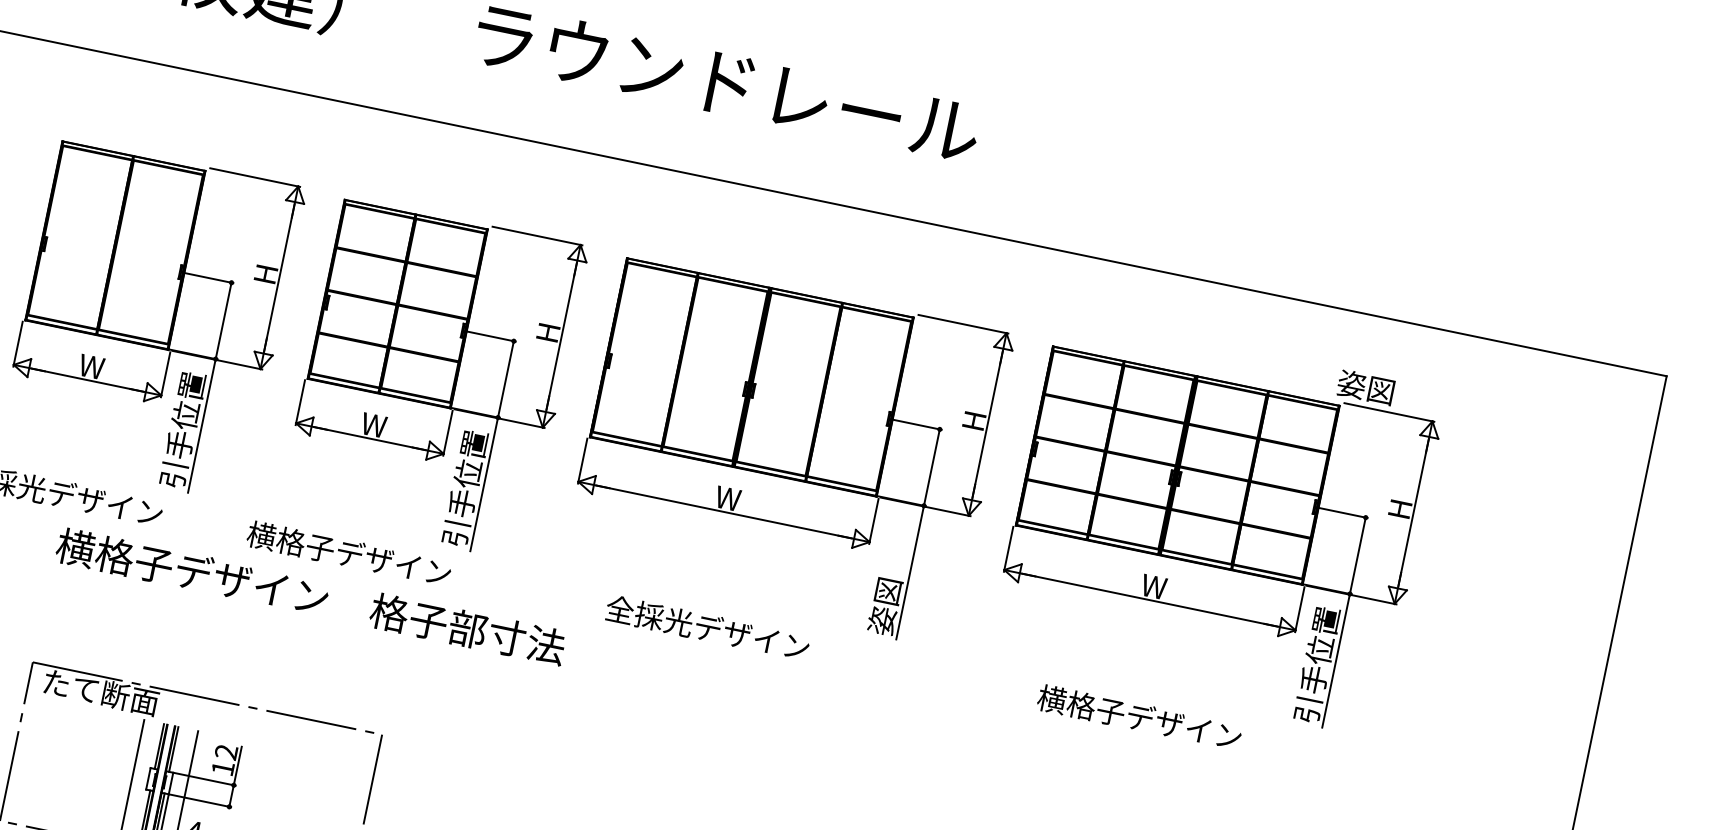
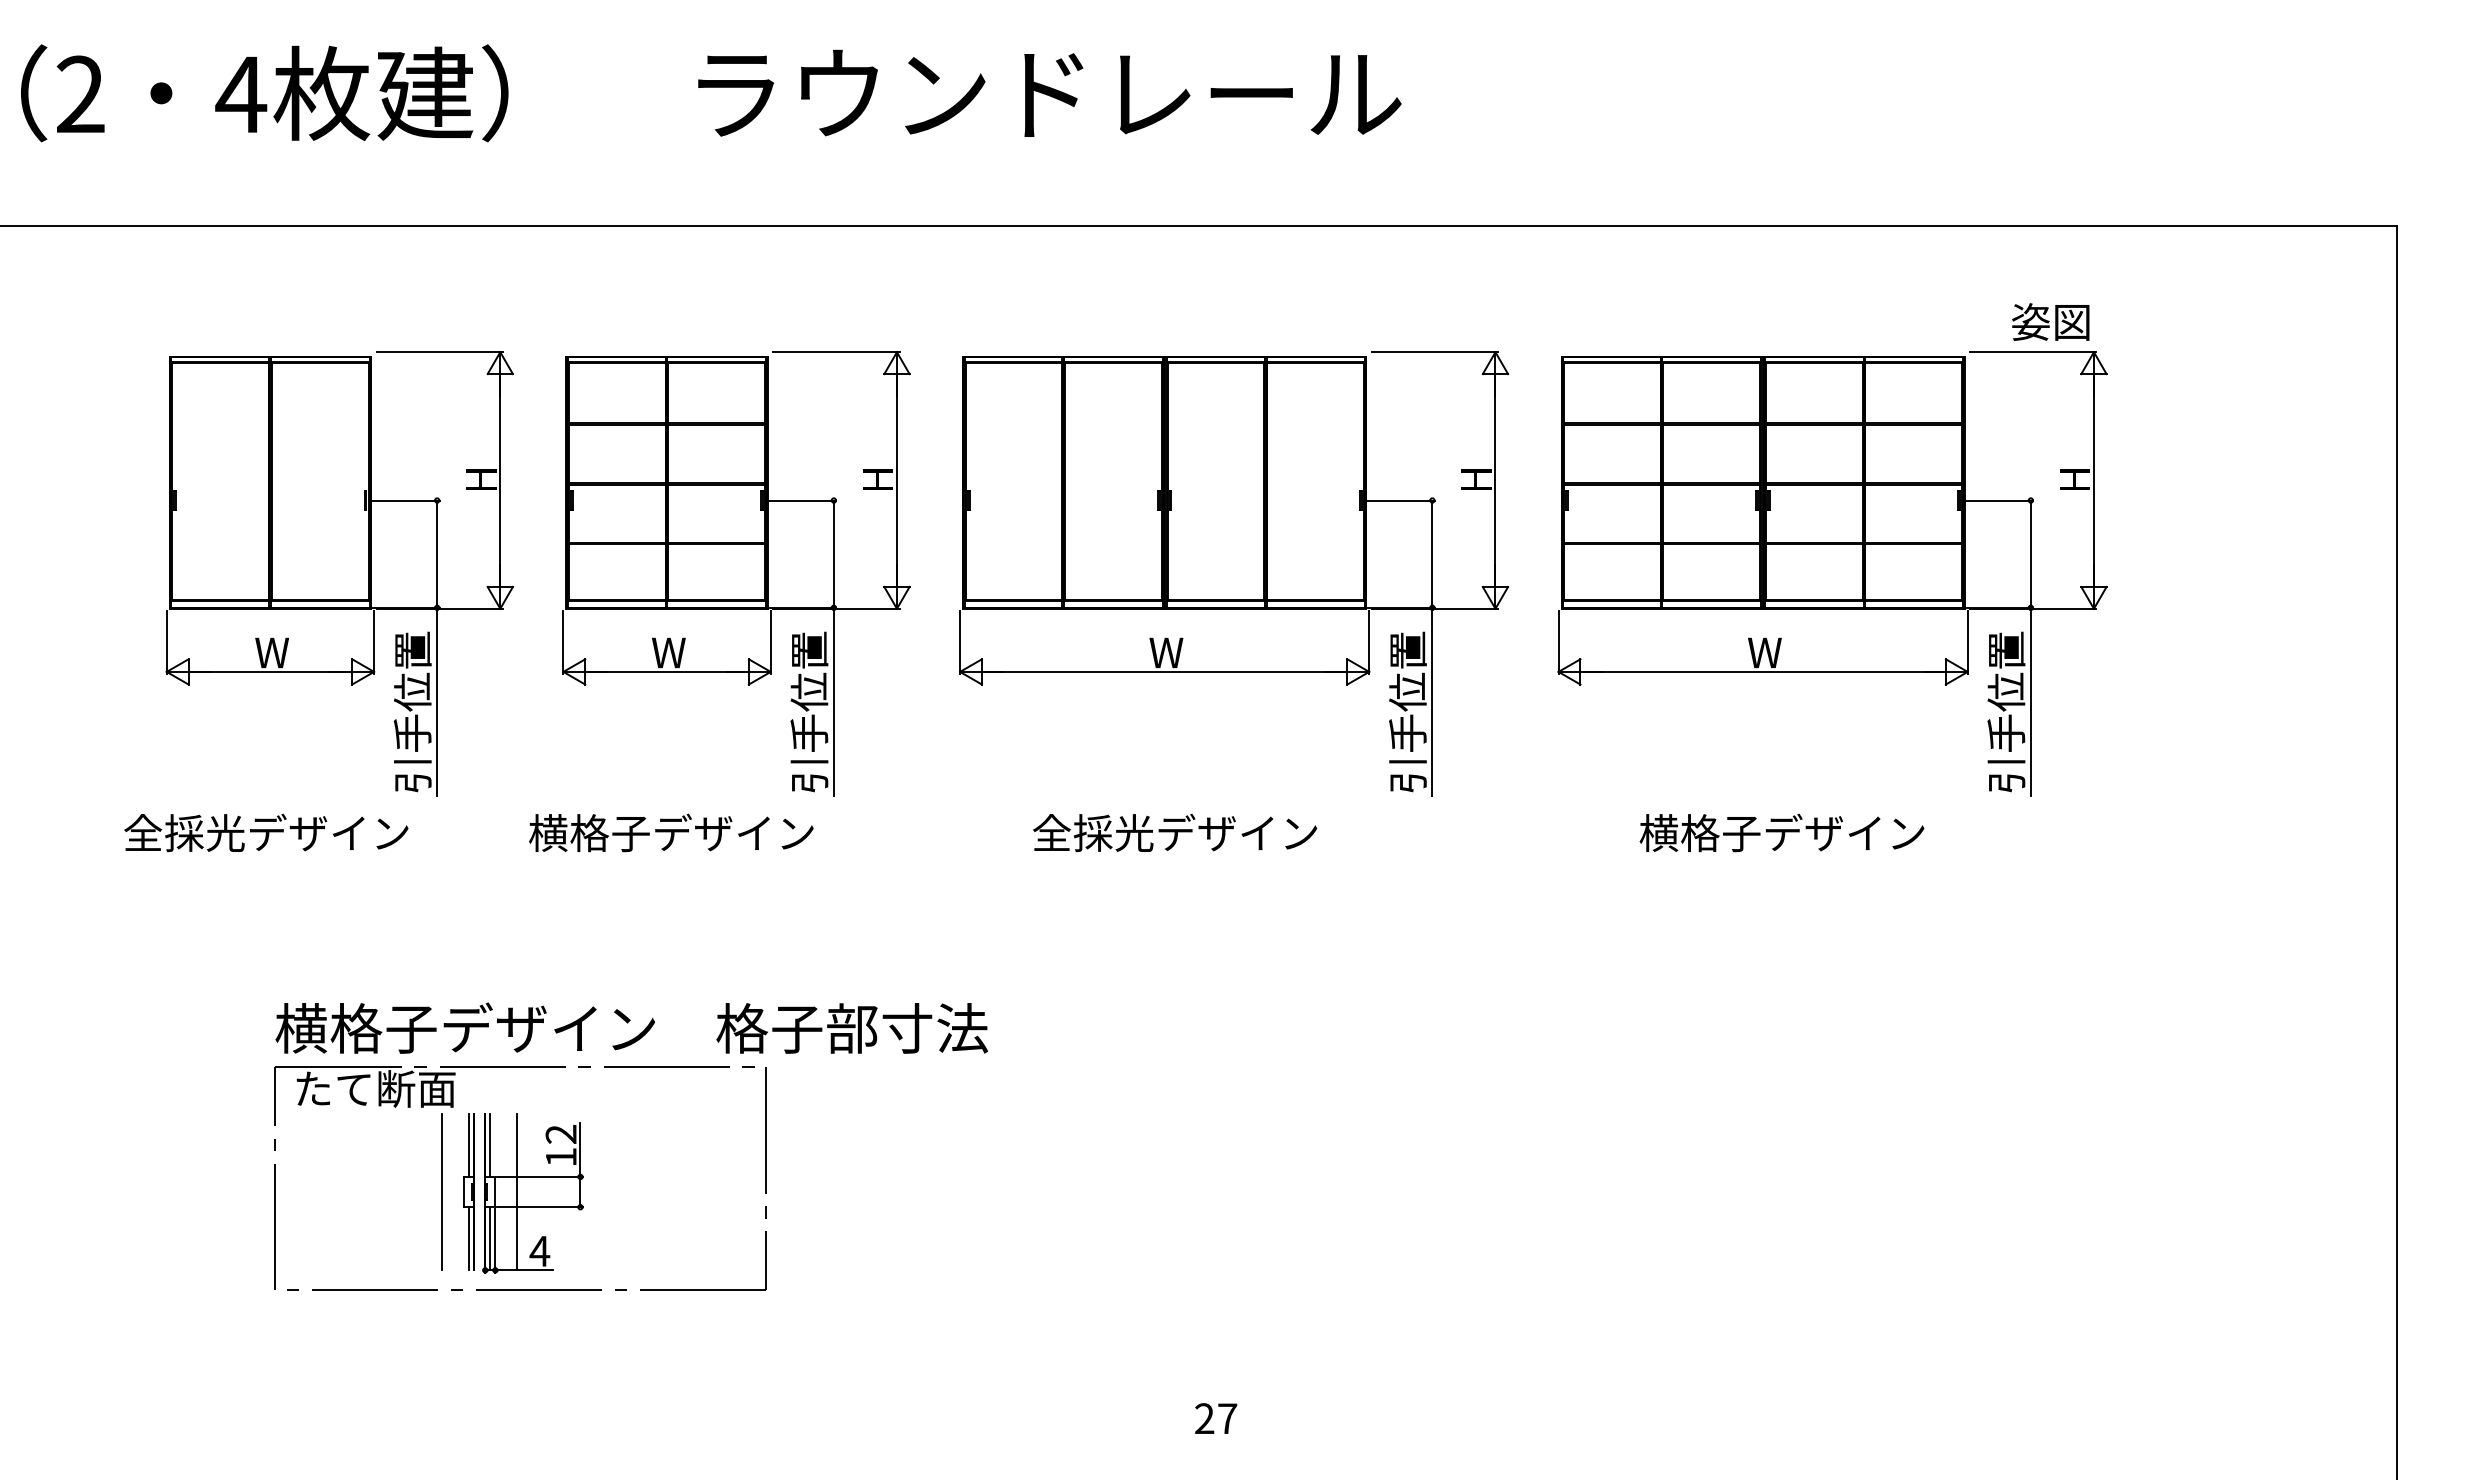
text: (1365, 387) -> (2050, 321), moved
text: (890, 576) -> (1407, 712), 姿図 -> 引手位置
text: (310, 596) -> (631, 1027), moved

